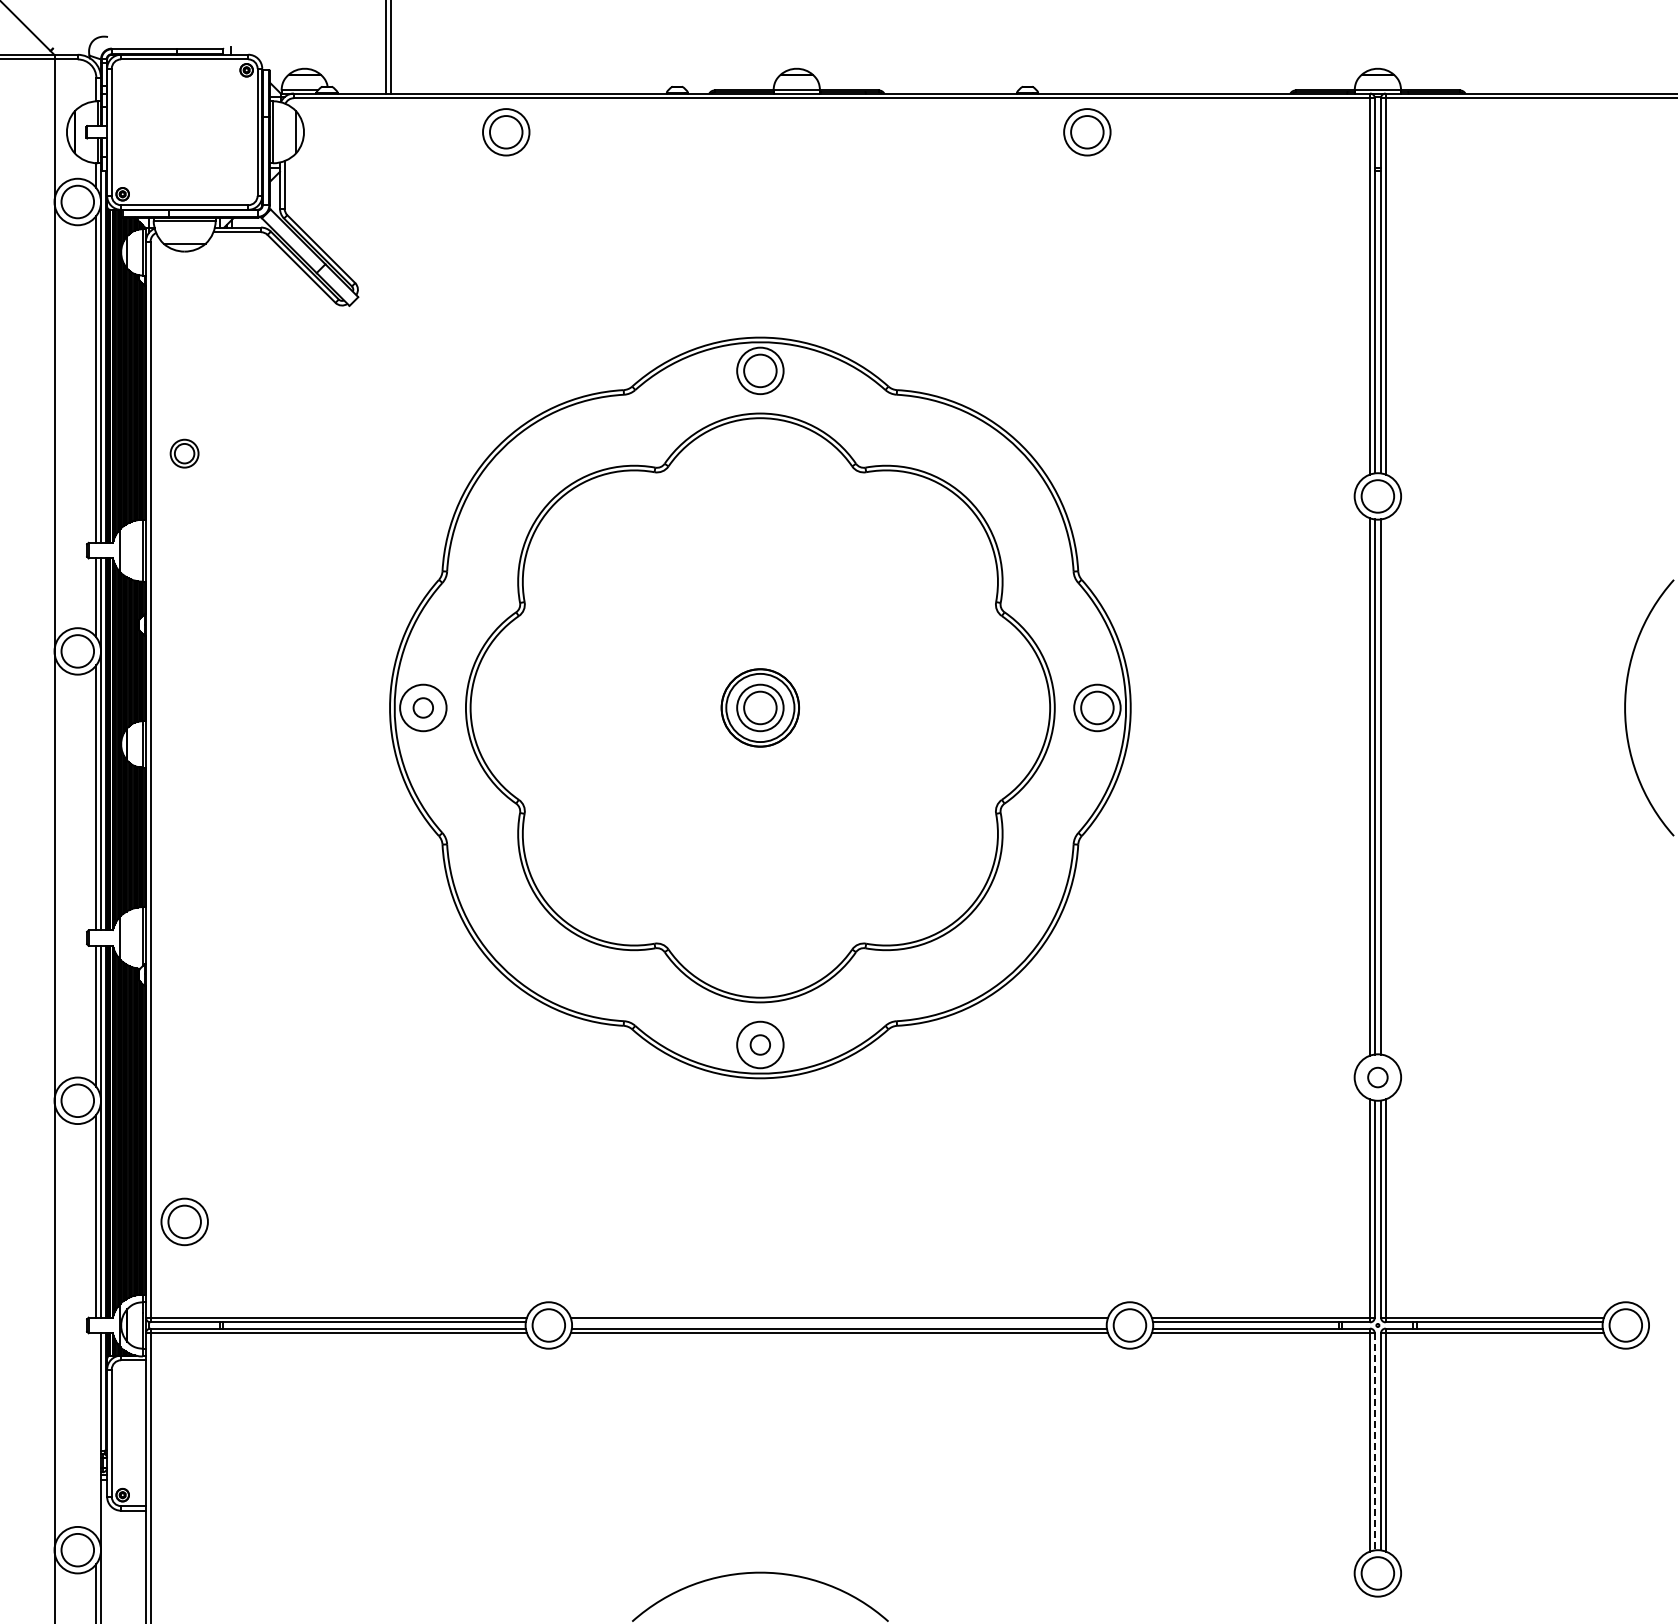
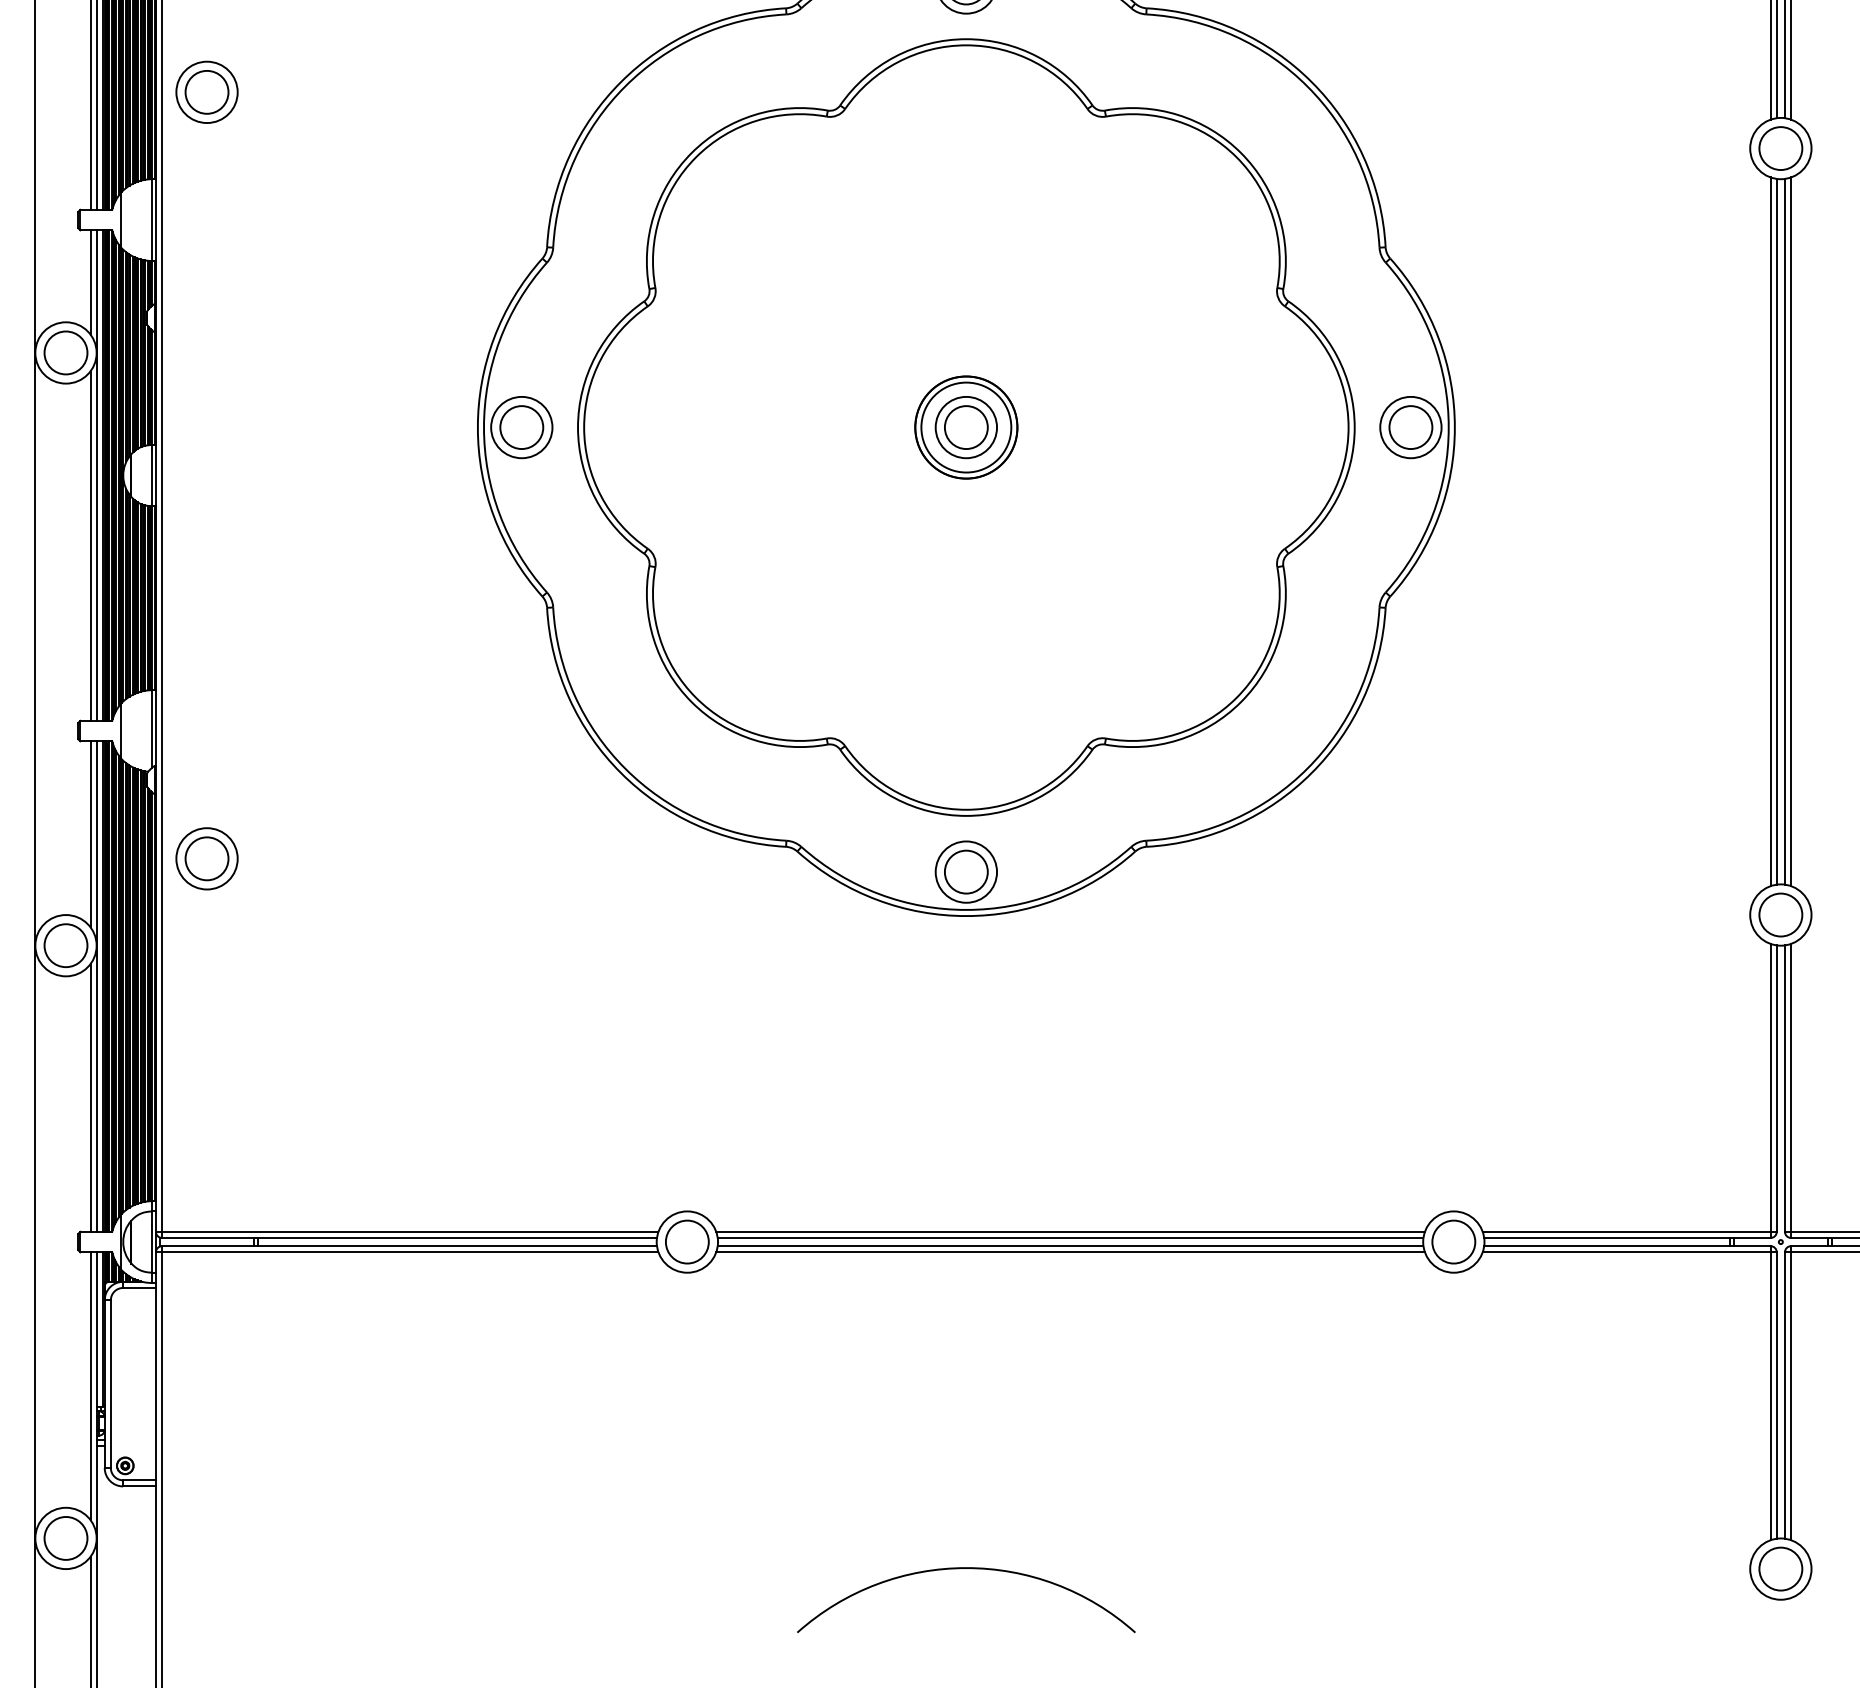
part: (184, 453) -> (206, 91), size x1.67
circle: (423, 707) -> (522, 426), size x1.67
line: (1385, 786) -> (1790, 531), added
circle: (760, 1044) -> (966, 871), size x1.67
circle: (1377, 1077) -> (1780, 914), size x1.67
part: (184, 1221) -> (206, 858), moved
line: (838, 1322) -> (1069, 1238), added
line: (96, 1434) -> (90, 1385), added
line: (1374, 1441) -> (1776, 1395), dashed -> solid

